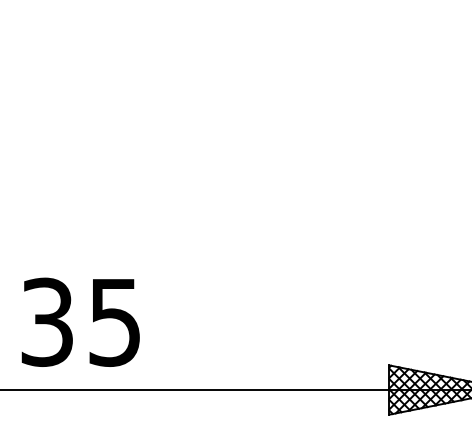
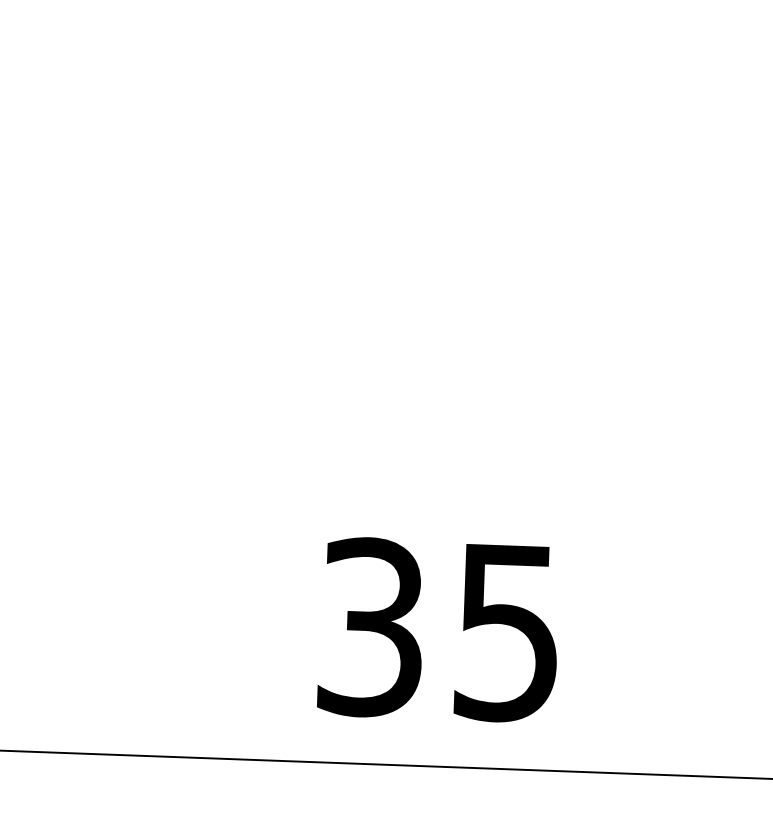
text: (80, 321) -> (438, 628), moved

